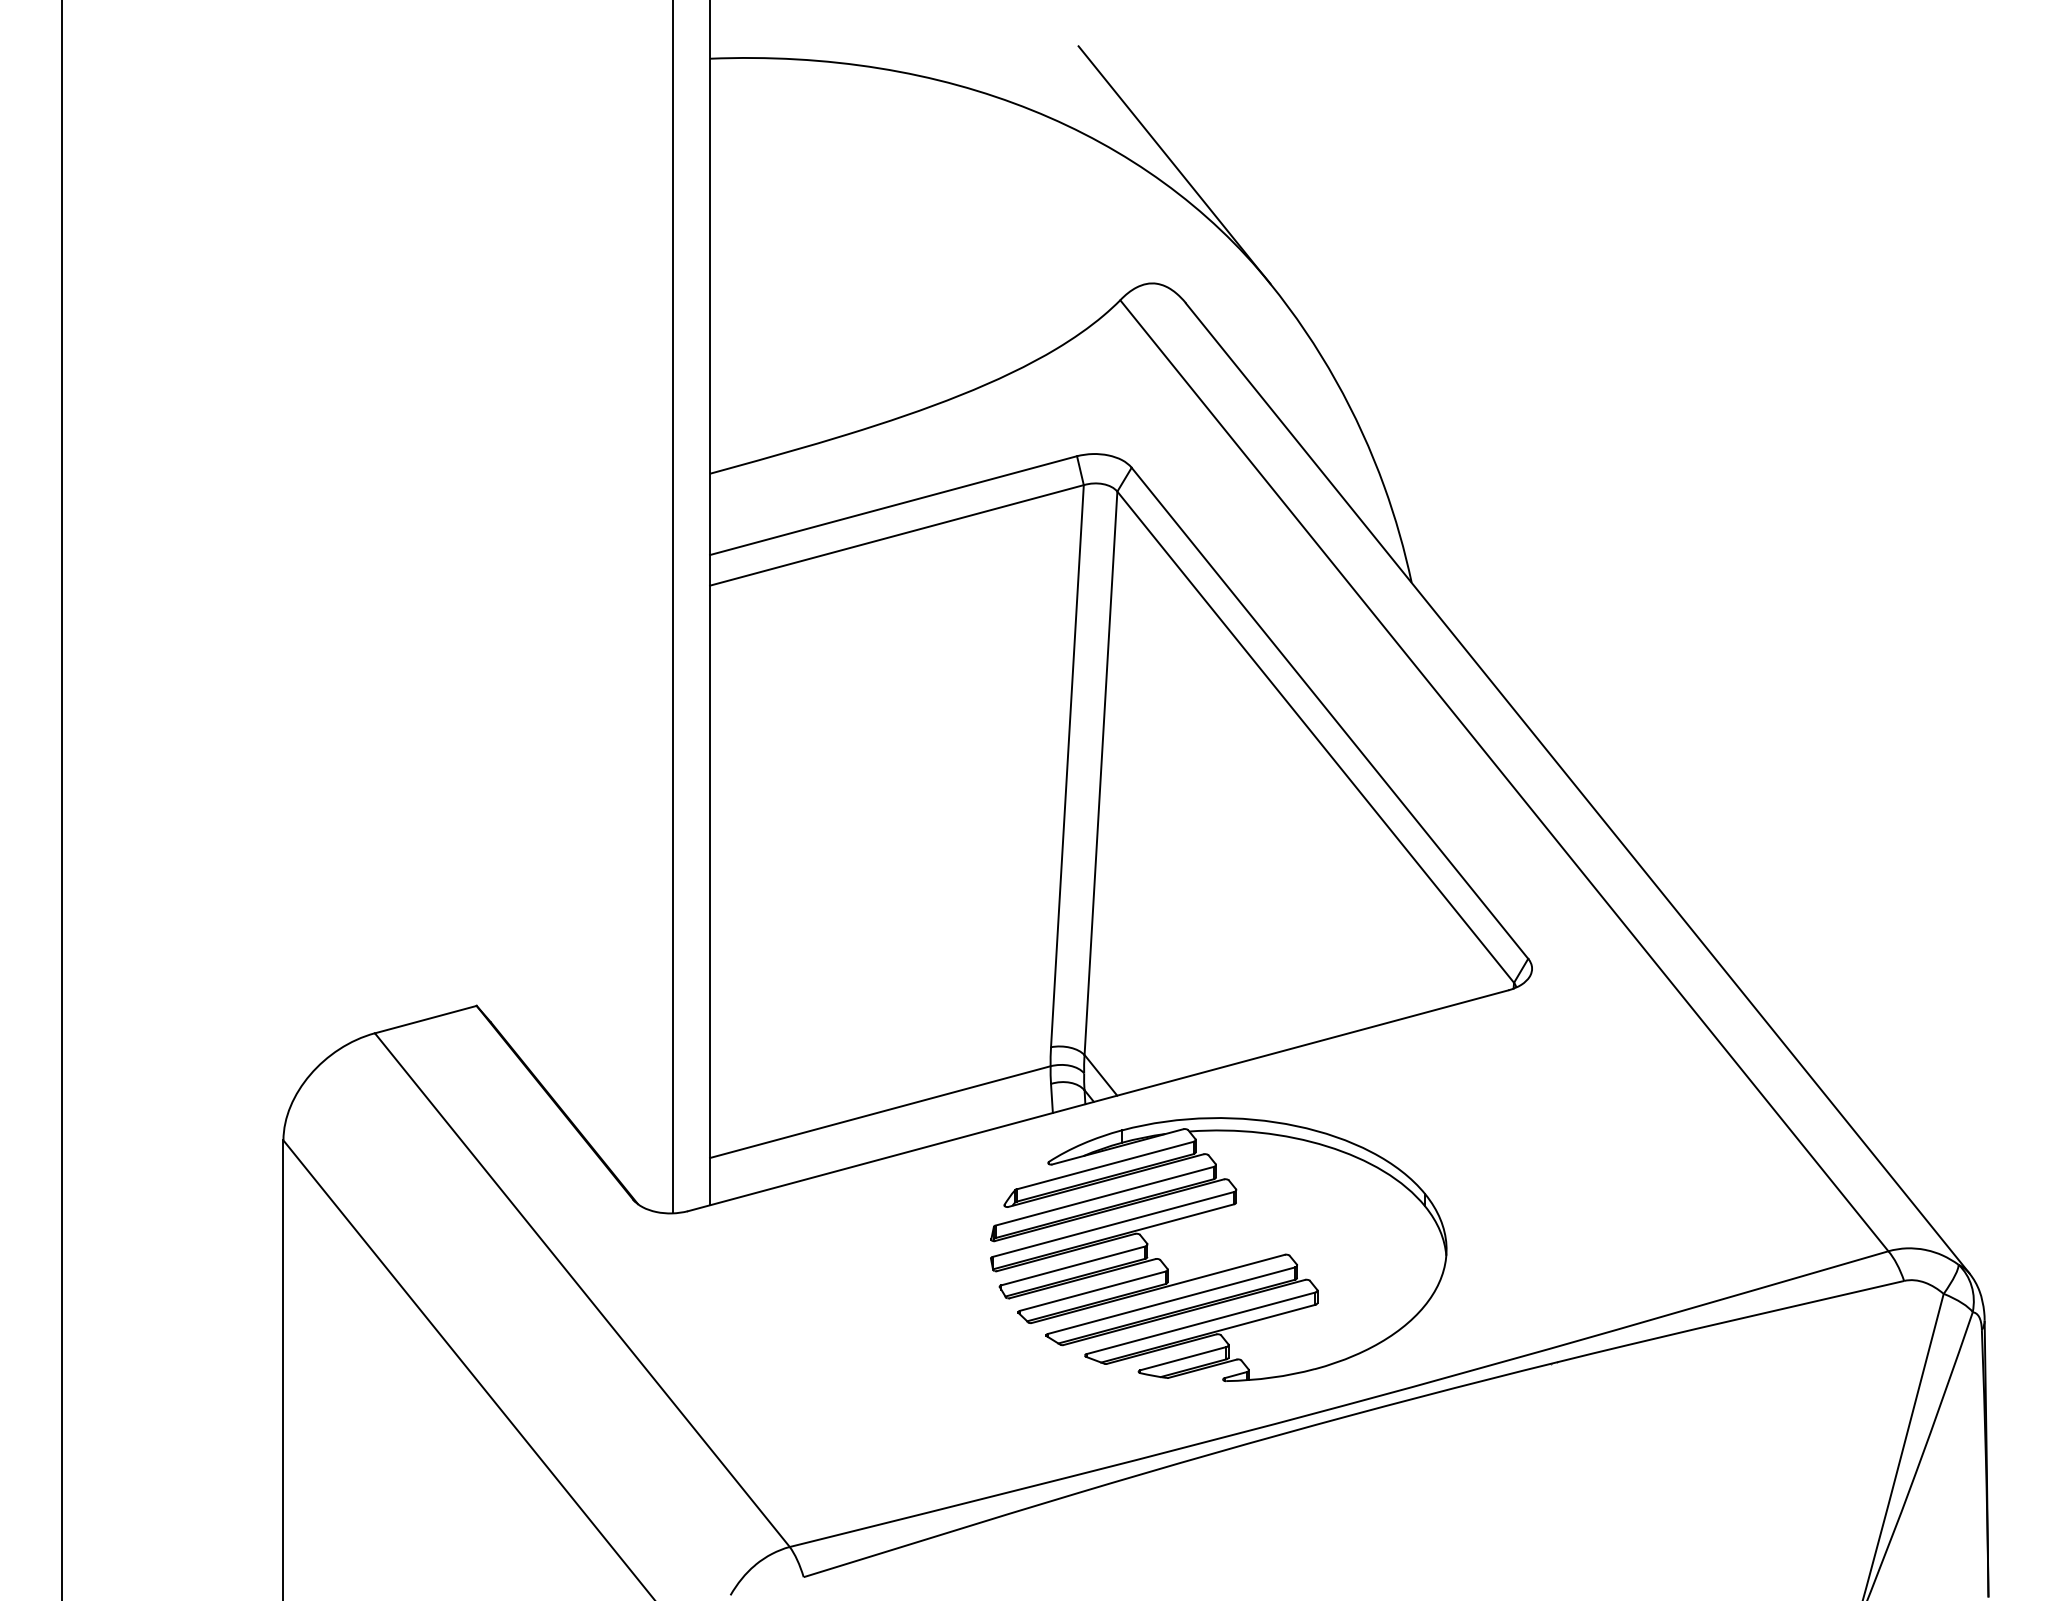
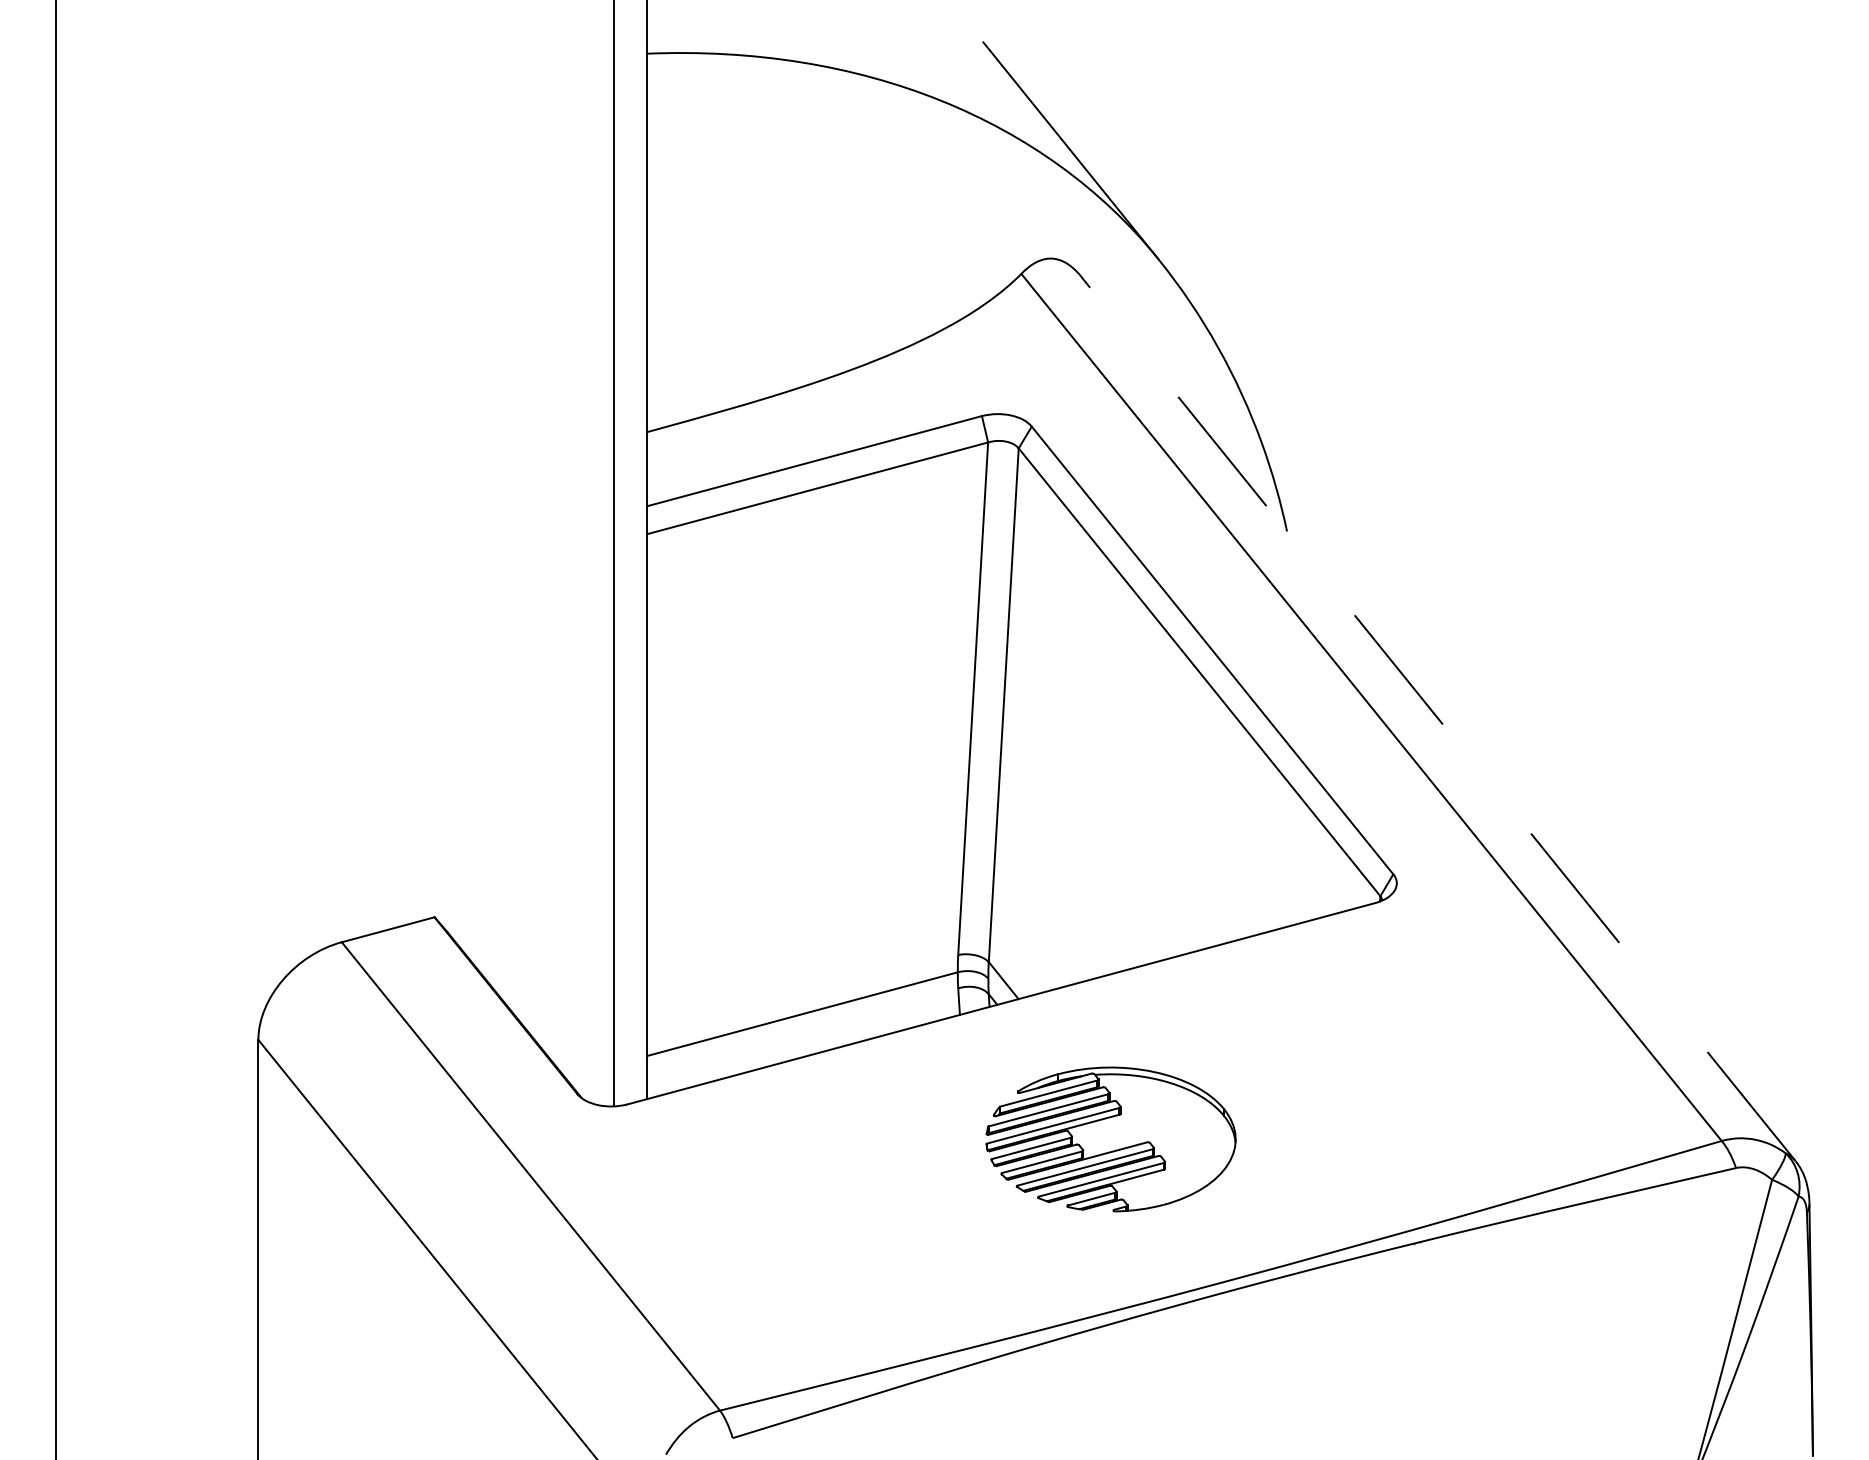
line: (1577, 787) -> (1438, 718), solid -> dashed
part: (1218, 1249) -> (1110, 1139), size x0.6

